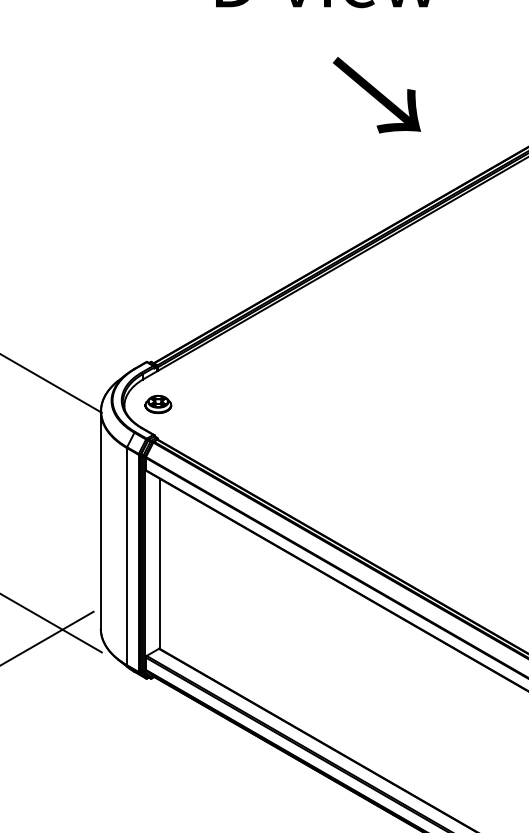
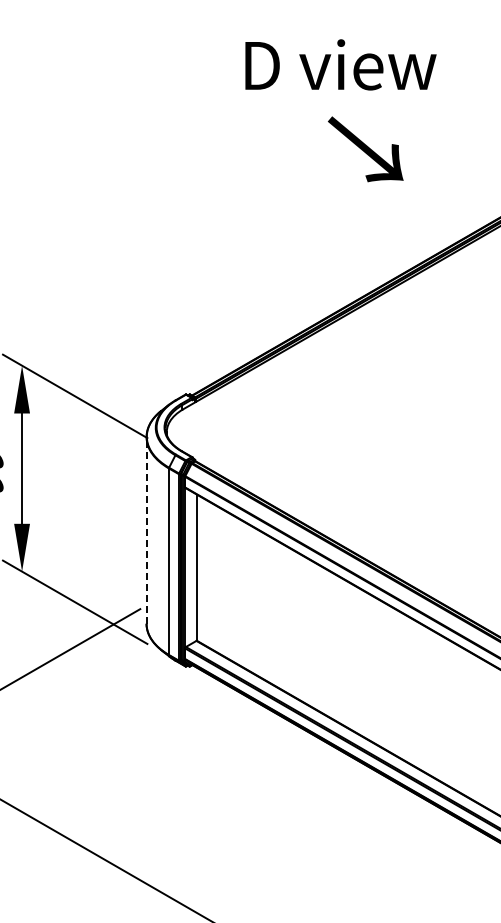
text: (376, 95) -> (365, 149), moved
part: (157, 403) -> (195, 430), removed
line: (100, 519) -> (146, 529), solid -> dashed

